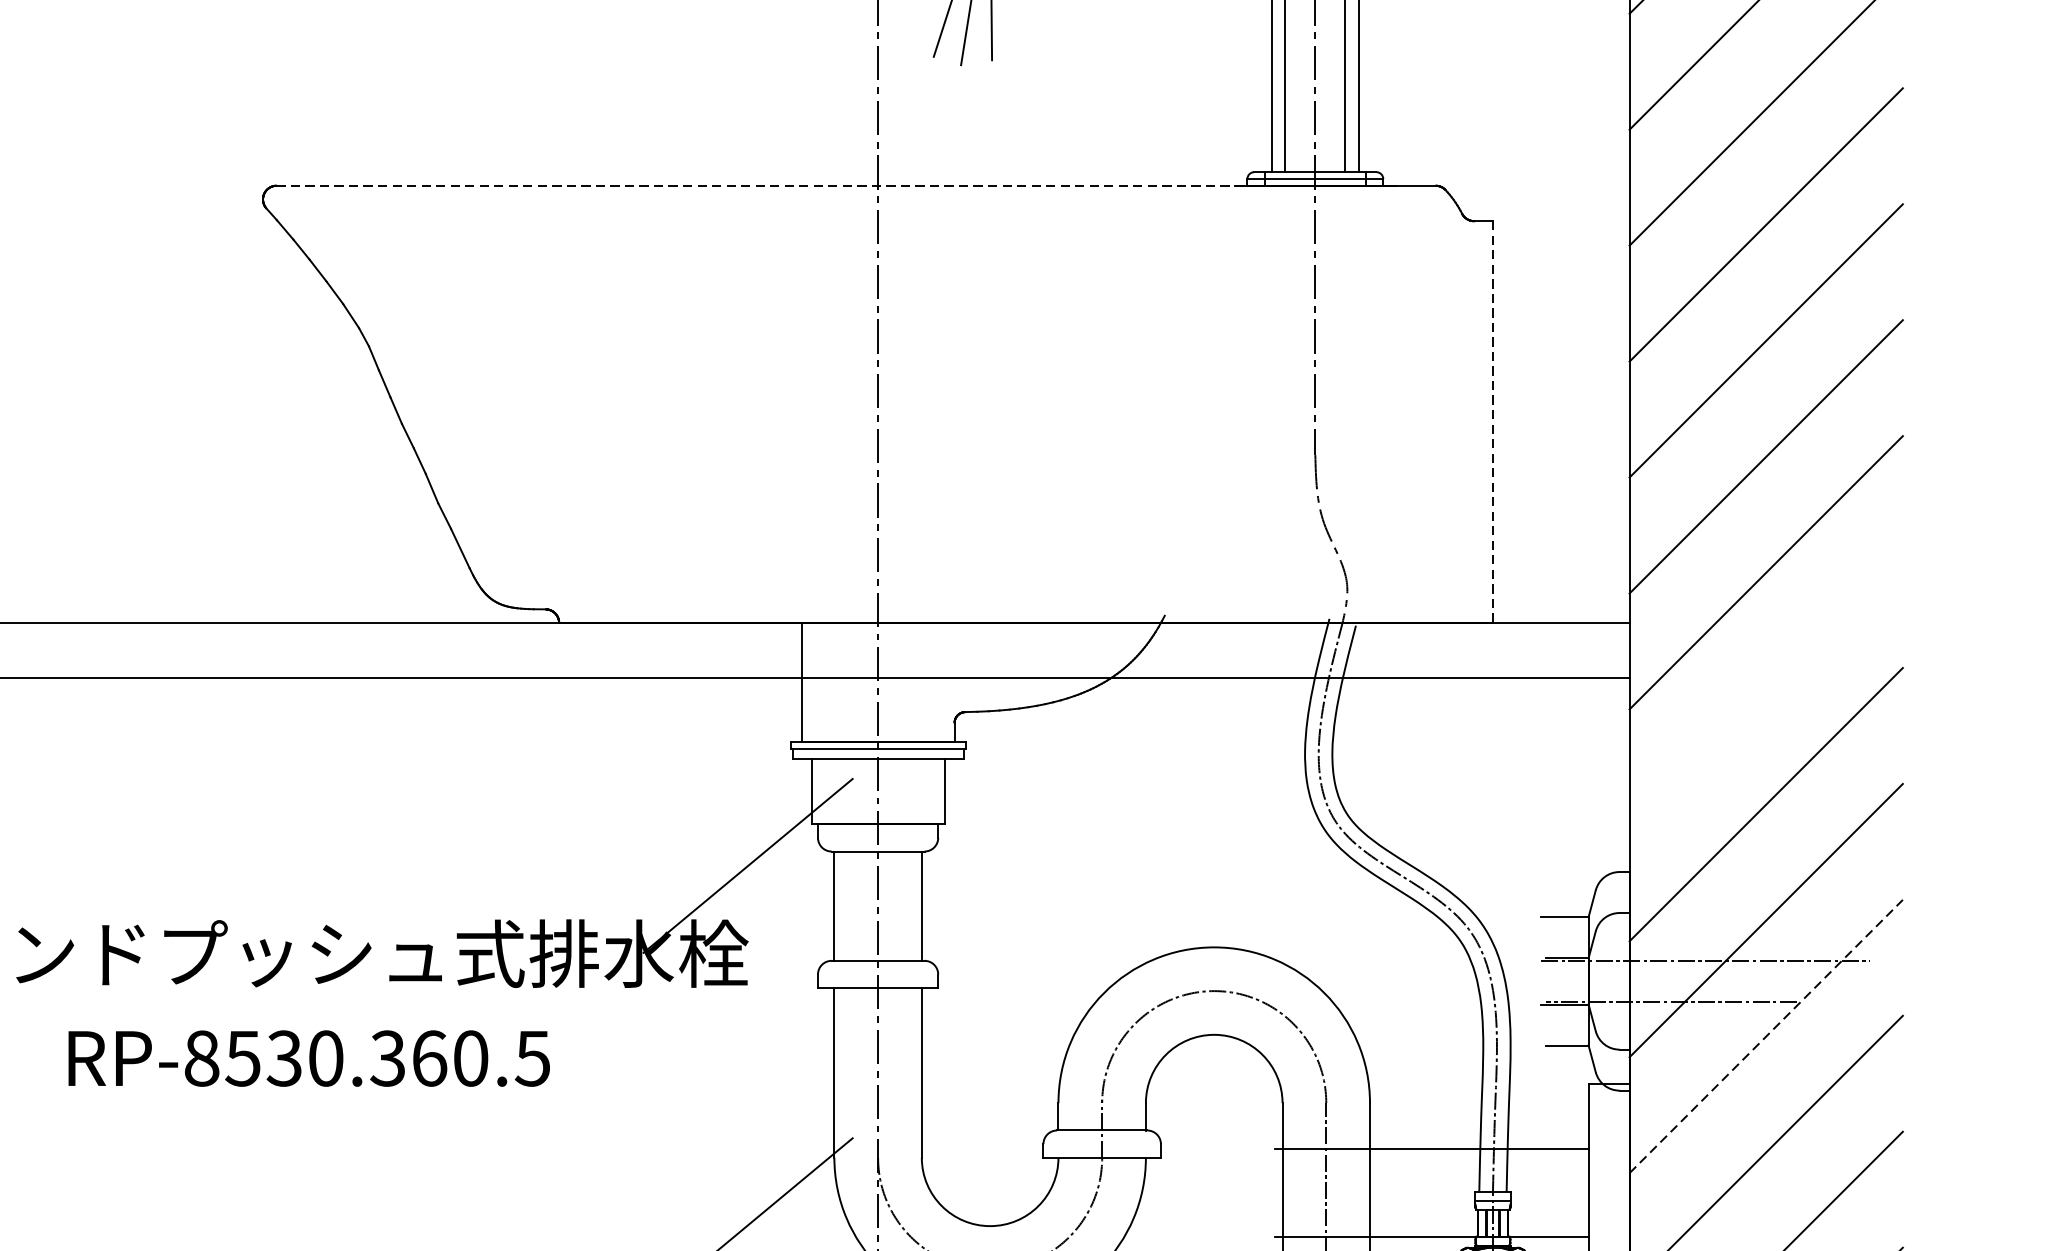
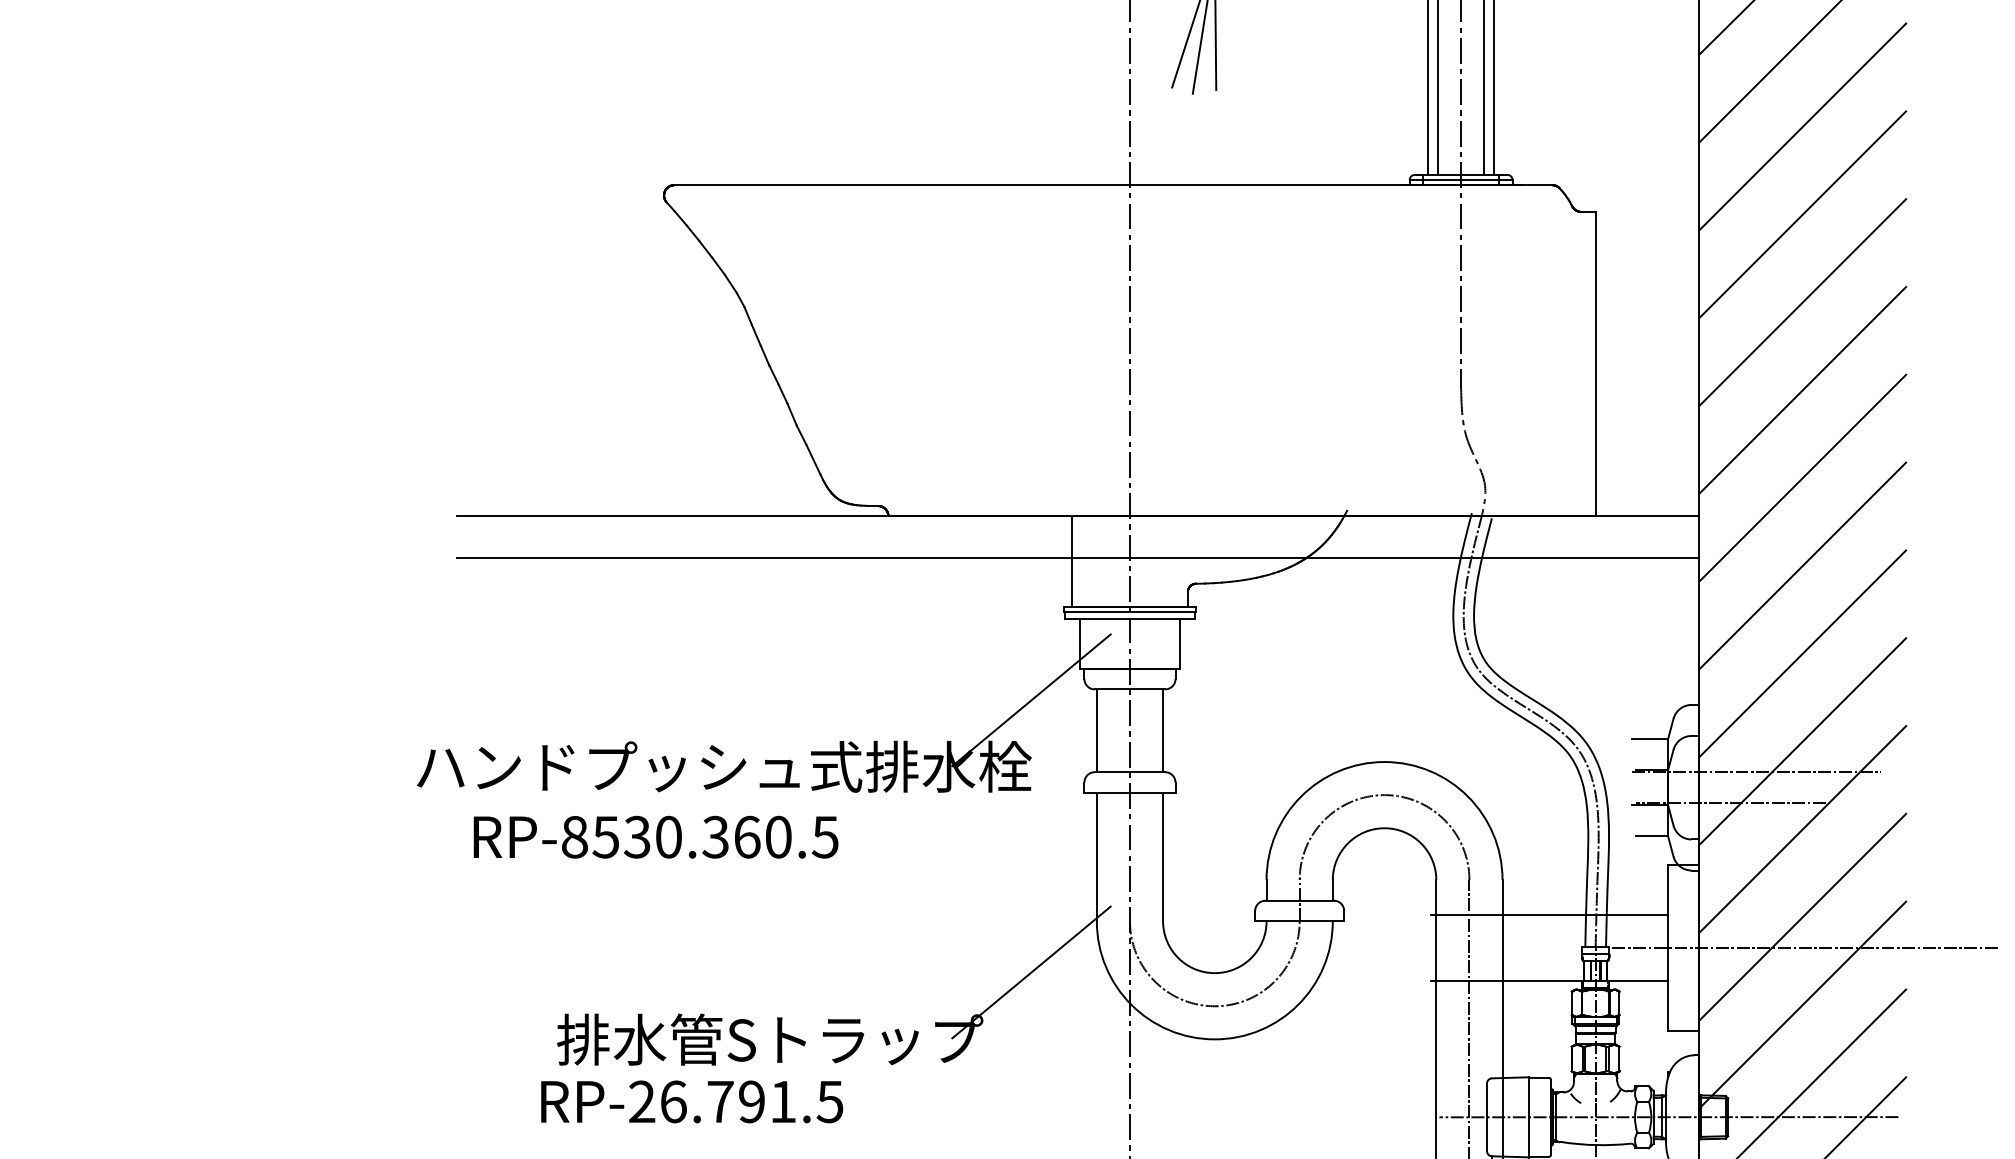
line: (810, 186) -> (1078, 185), dashed -> solid
line: (1492, 422) -> (1595, 364), dashed -> solid
line: (1766, 687) -> (1802, 565), added
line: (1767, 1036) -> (1803, 829), dashed -> solid
text: (308, 1057) -> (655, 836), moved
line: (1771, 1193) -> (1806, 948), added

